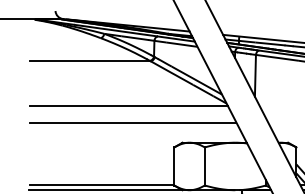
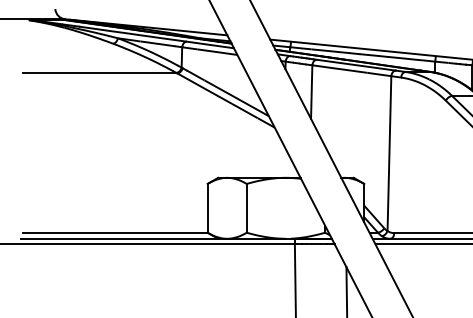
line: (128, 105) -> (149, 130), removed
line: (132, 122) -> (154, 151), removed

